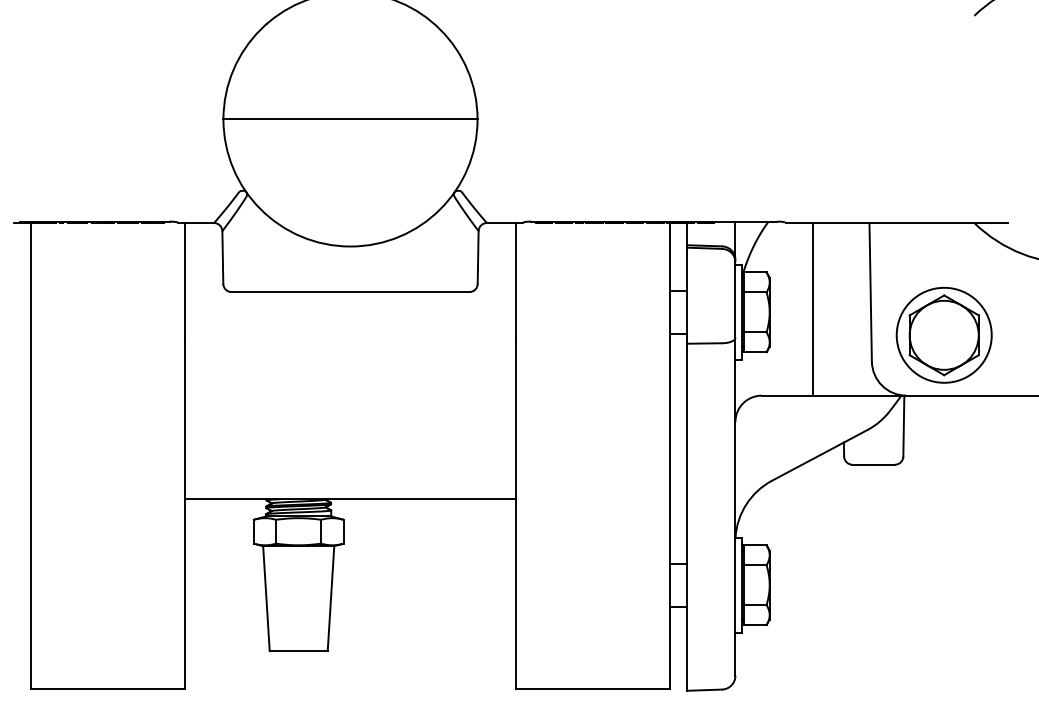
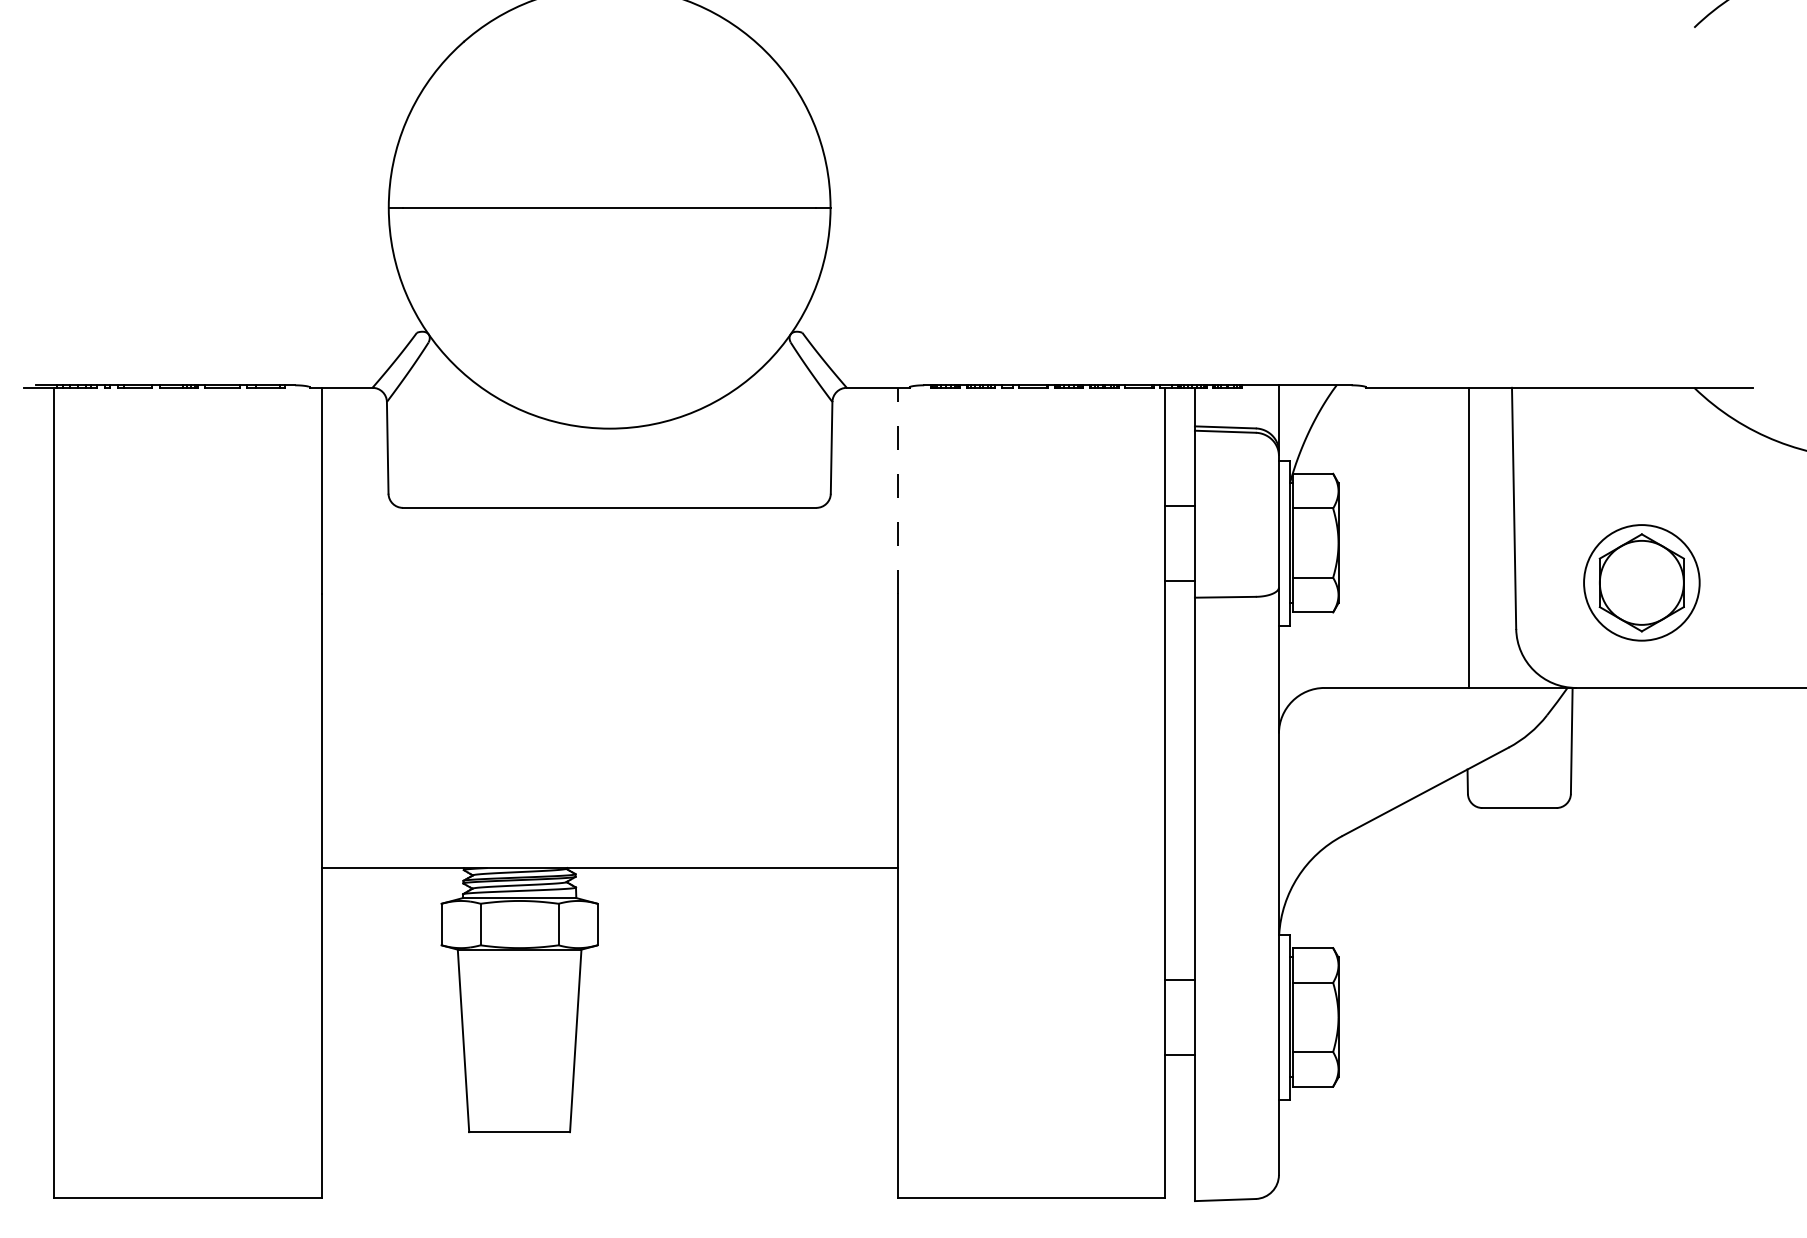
line: (516, 281) -> (898, 489), solid -> dashed
line: (812, 309) -> (1468, 538), moved
part: (943, 334) -> (1640, 581), size x0.7

